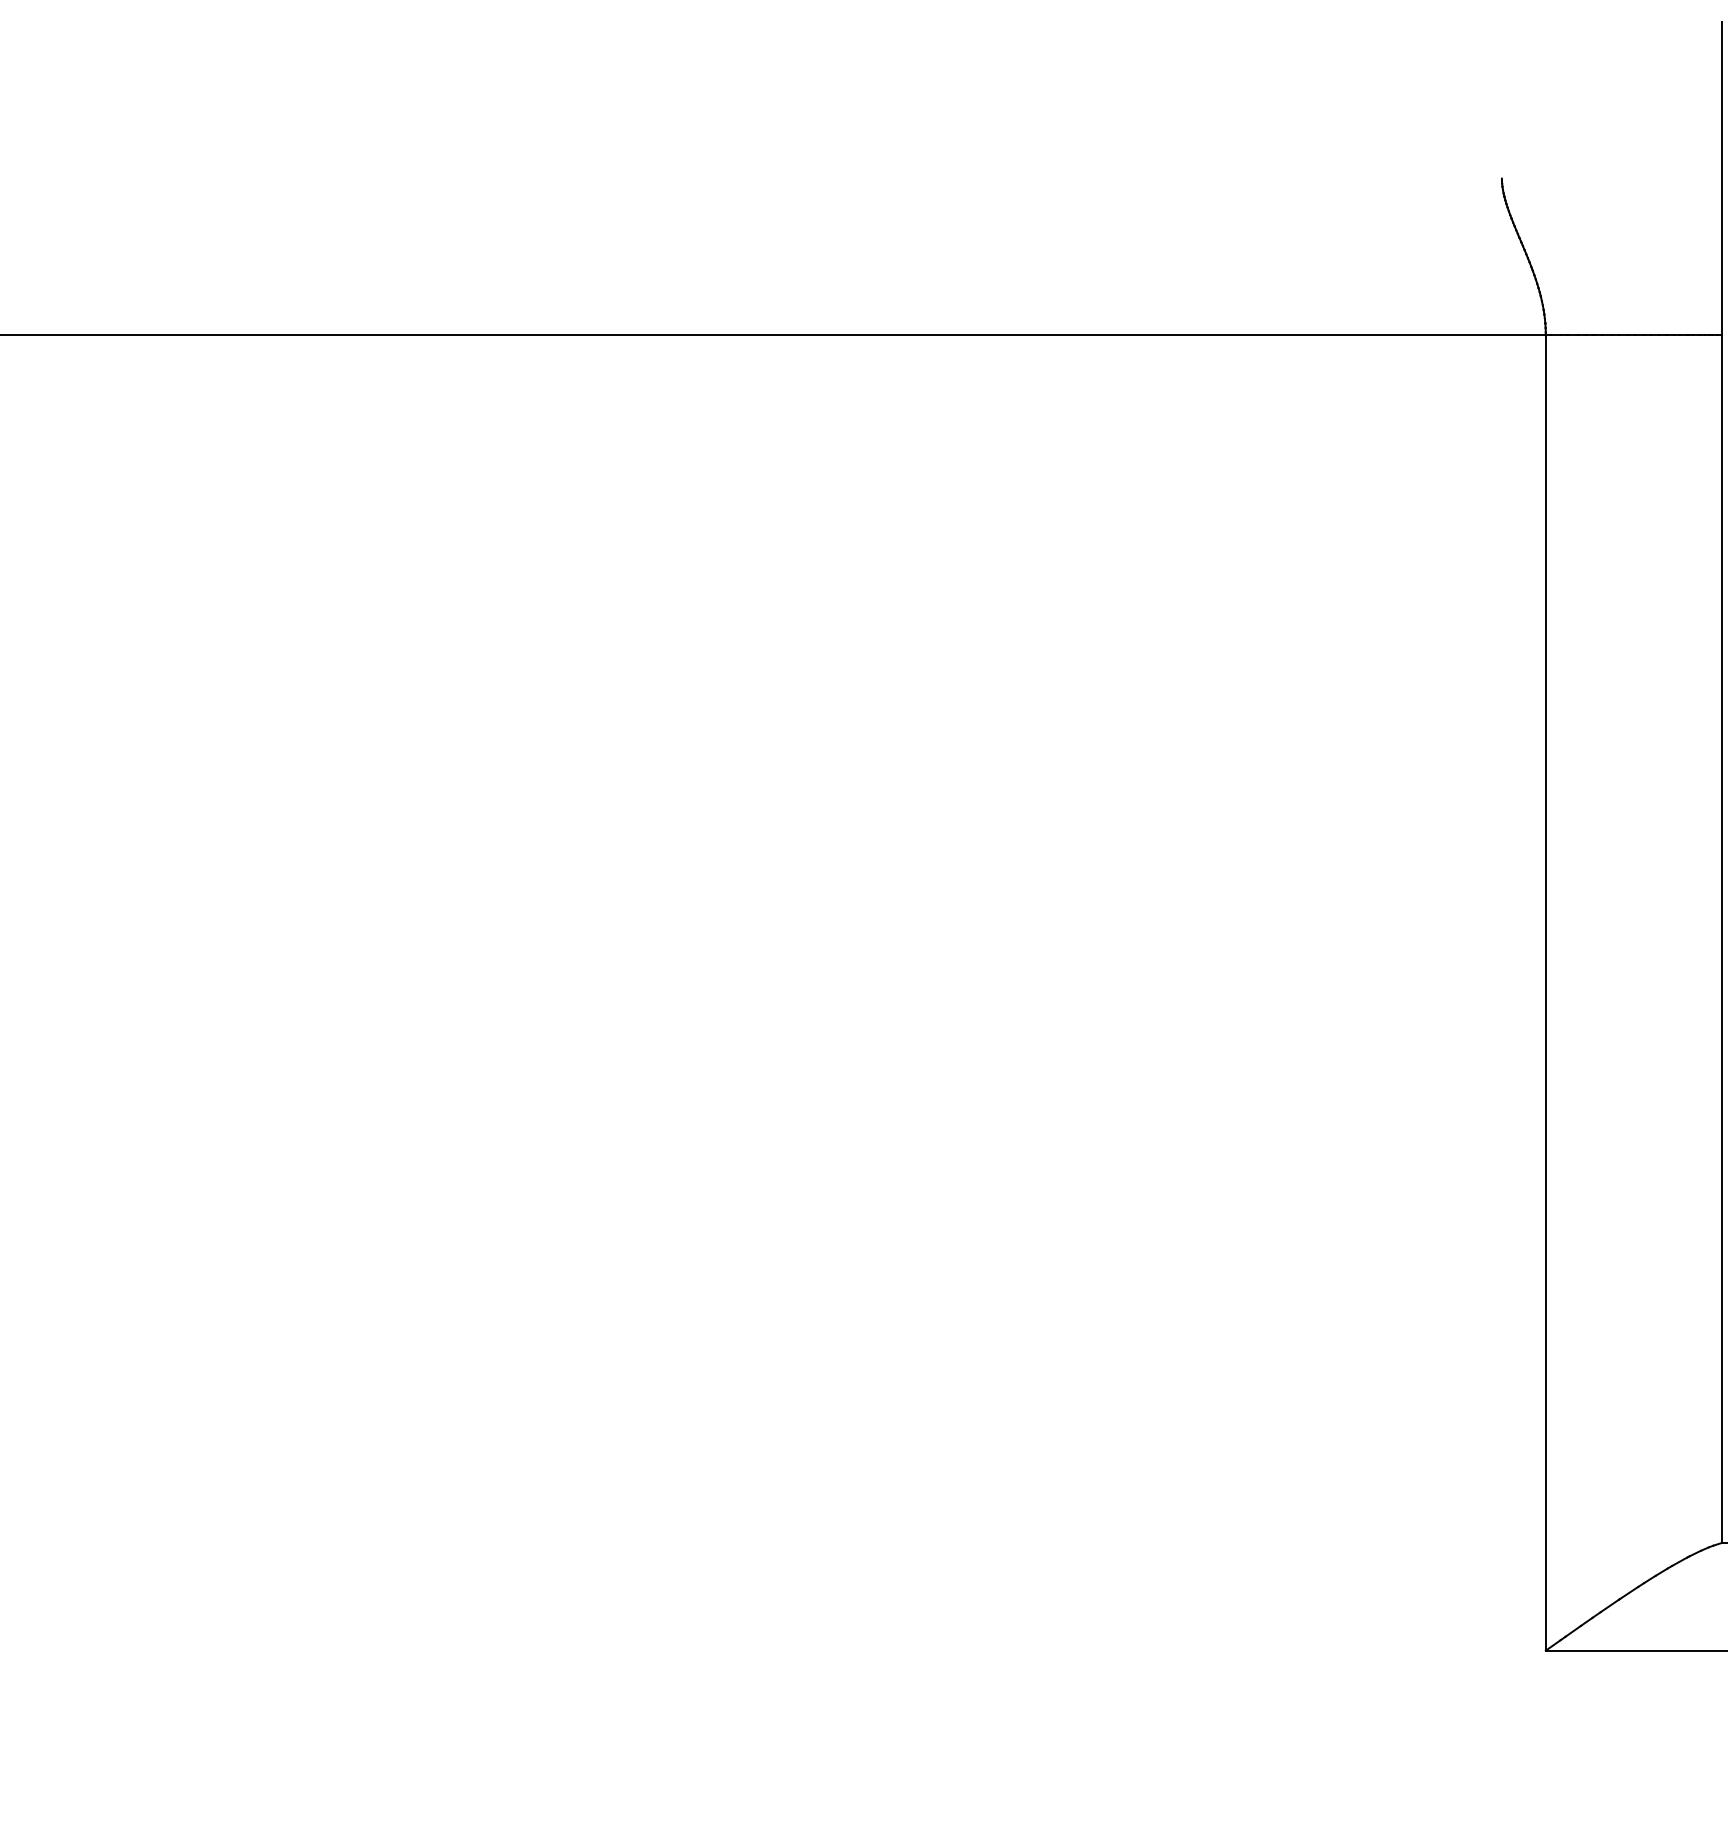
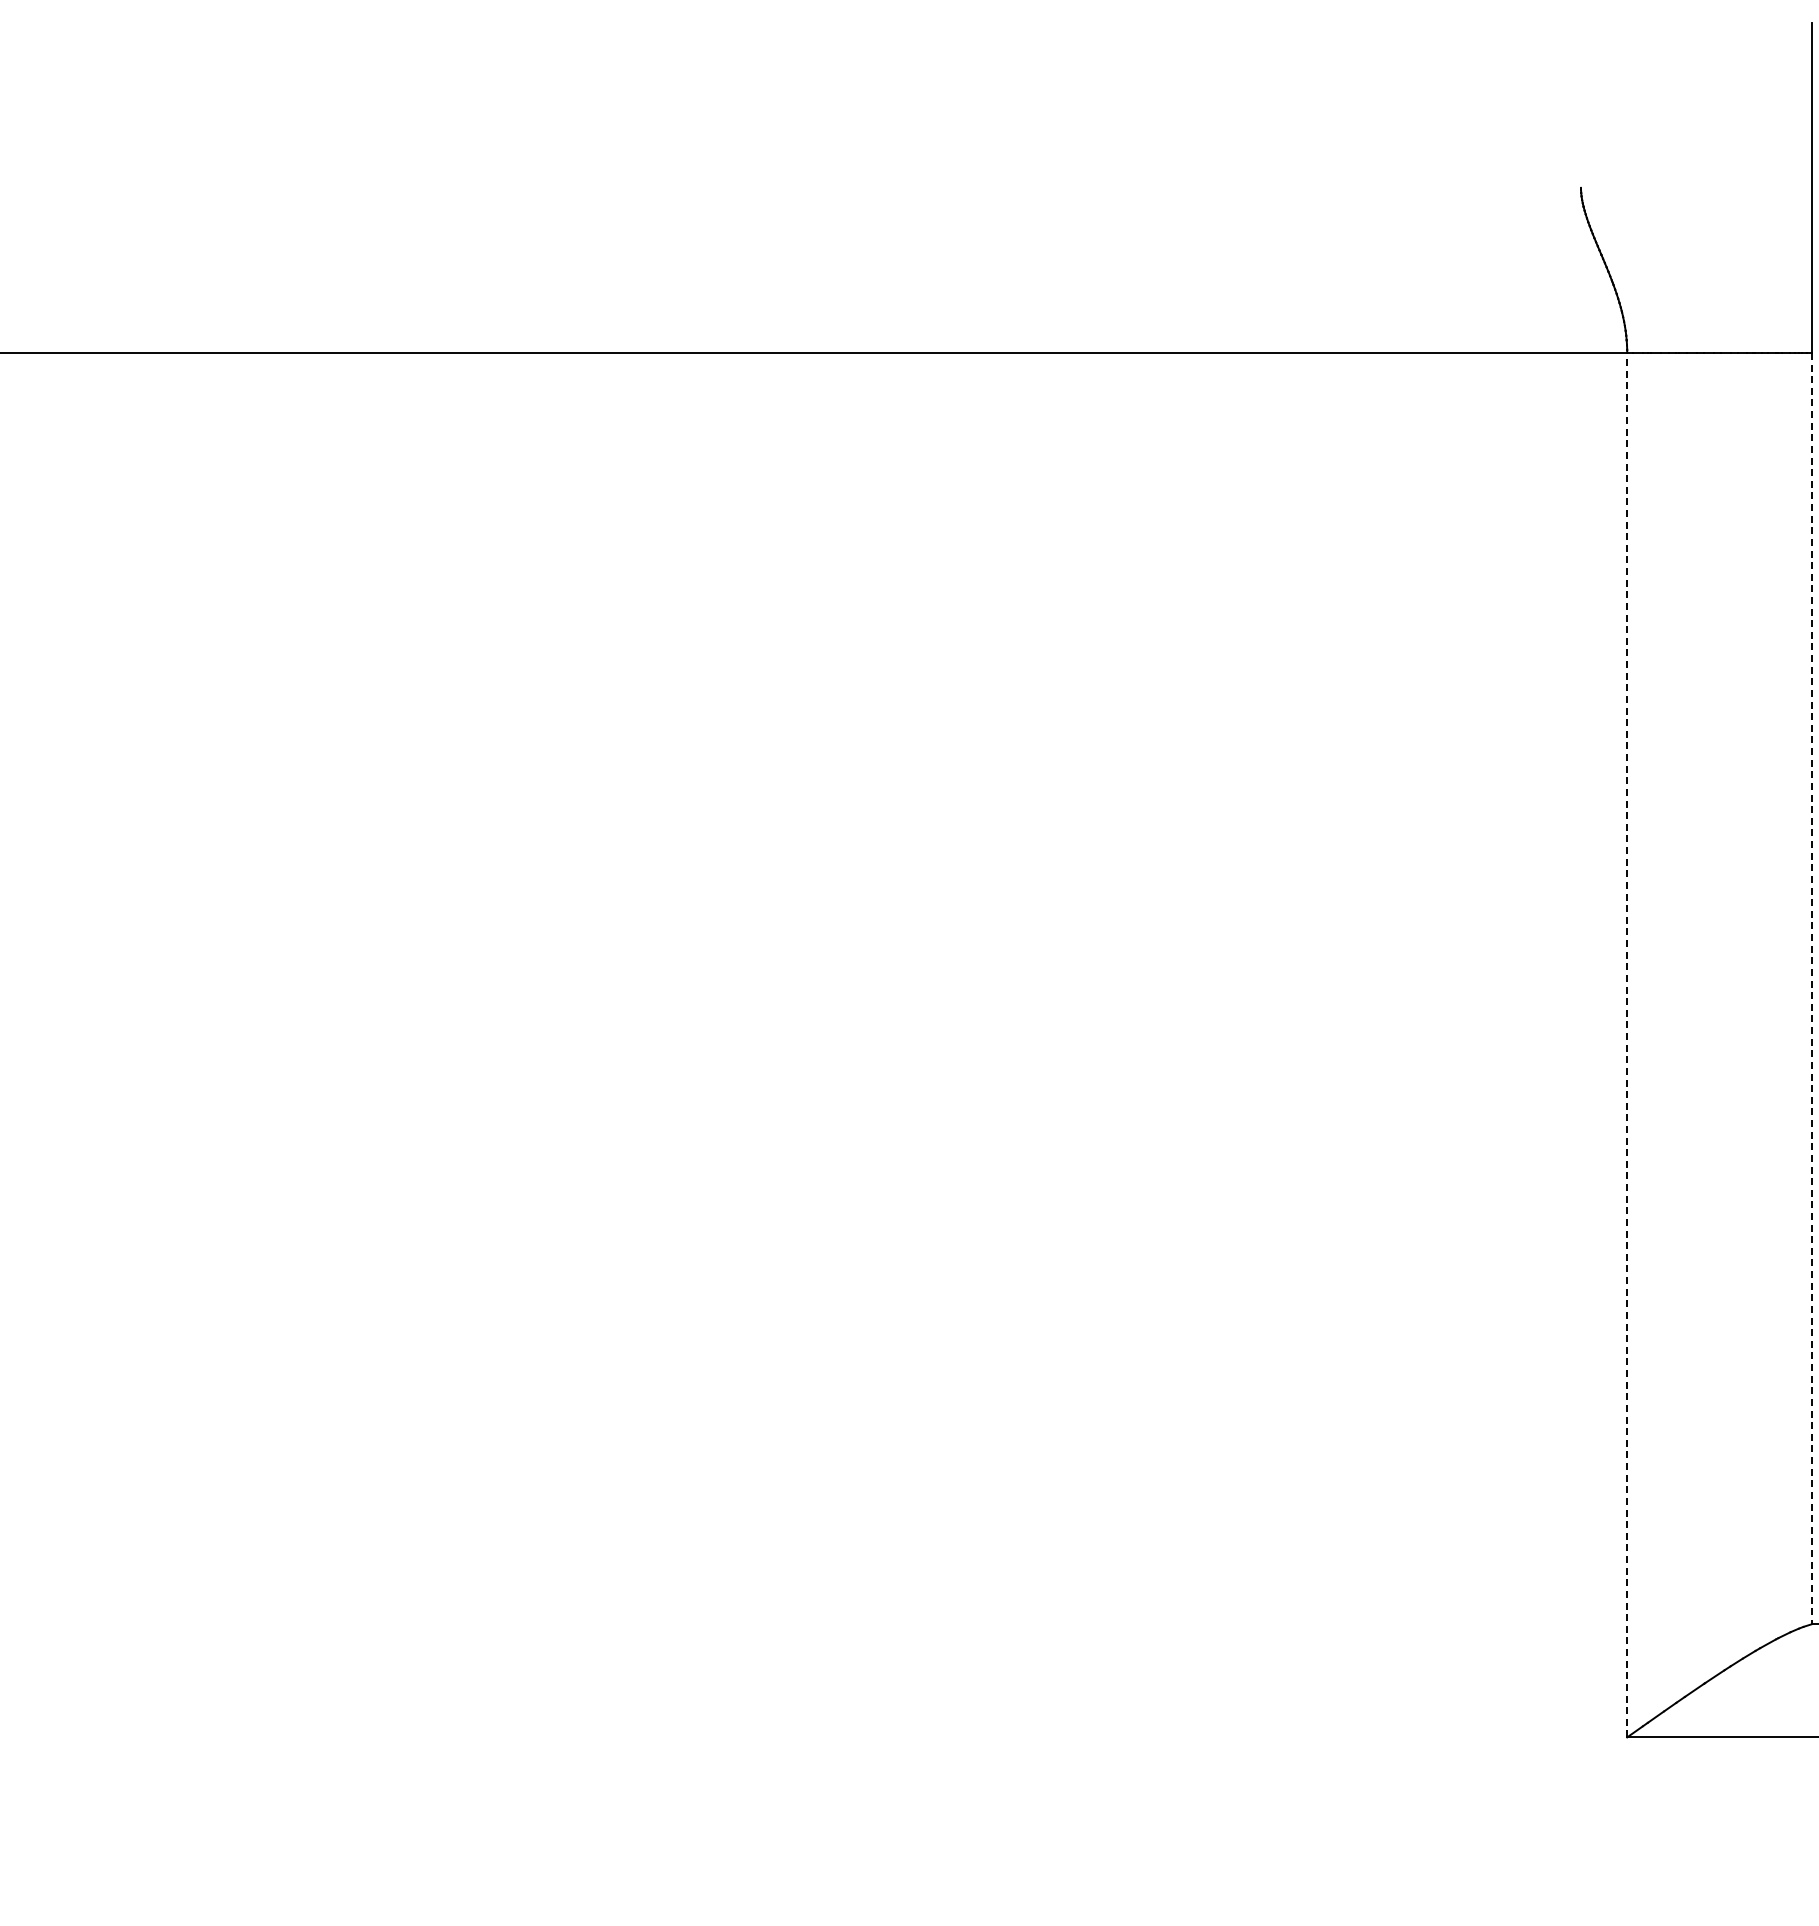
line: (1721, 939) -> (1812, 988), solid -> dashed
line: (1546, 992) -> (1627, 1044), solid -> dashed

